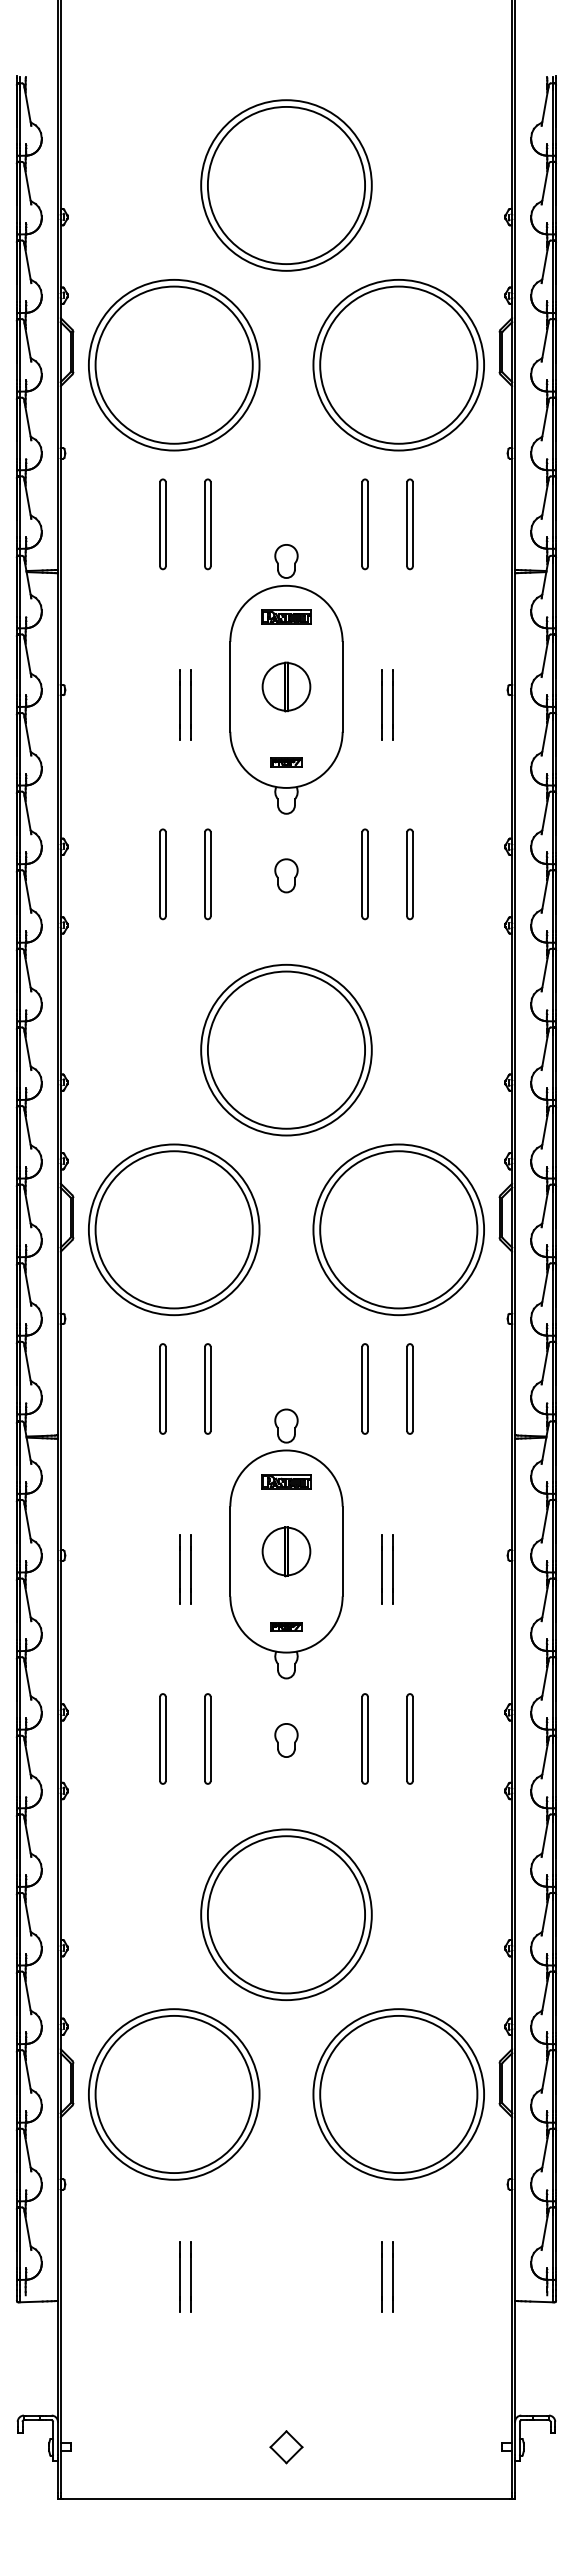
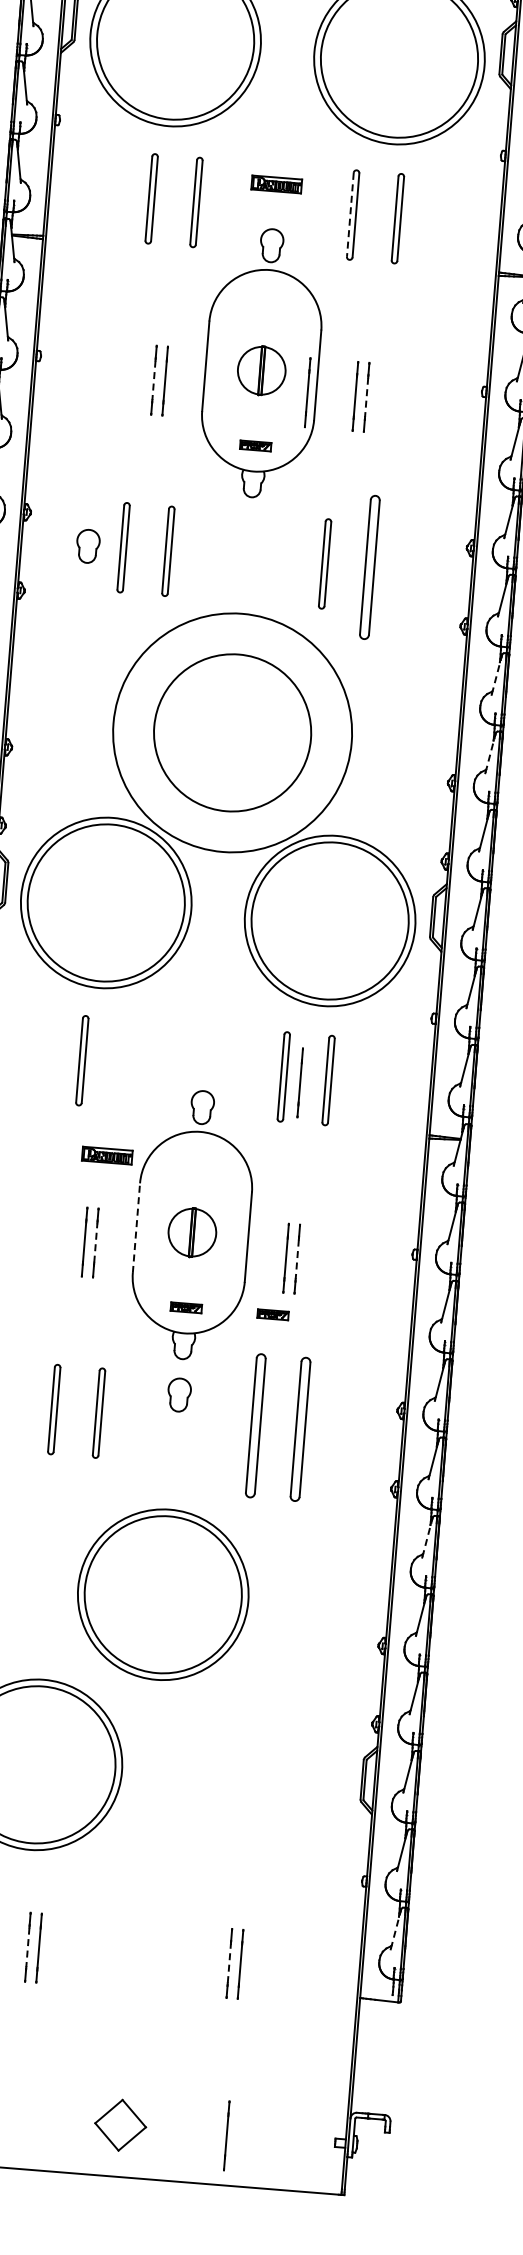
line: (362, 524) -> (350, 215), solid -> dashed
part: (286, 616) -> (276, 184), moved
line: (179, 704) -> (153, 379), solid -> dashed
line: (333, 704) -> (307, 392), added
line: (393, 704) -> (367, 396), solid -> dashed
part: (409, 874) -> (369, 567), size x1.6
part: (286, 875) -> (88, 546), moved
line: (544, 973) -> (495, 677), solid -> dashed
circle: (286, 1049) -> (232, 732), size x1.4
line: (544, 1051) -> (489, 754), solid -> dashed
part: (207, 1388) -> (126, 1063), removed
line: (381, 1393) -> (299, 1082), added
part: (286, 1481) -> (107, 1155), moved
line: (230, 1551) -> (136, 1228), solid -> dashed
line: (191, 1569) -> (96, 1242), solid -> dashed
line: (393, 1569) -> (297, 1259), solid -> dashed
part: (373, 1626) -> (273, 1314), added
part: (364, 1738) -> (255, 1425), size x1.6
part: (409, 1738) -> (300, 1428), size x1.6
part: (286, 1740) -> (179, 1395), moved
line: (544, 1838) -> (426, 1539), solid -> dashed
part: (398, 2094) -> (260, 1782), removed
line: (544, 2231) -> (395, 1931), solid -> dashed
line: (179, 2277) -> (27, 1947), solid -> dashed
line: (381, 2277) -> (228, 1963), solid -> dashed
part: (286, 2447) -> (120, 2125), size x1.6
line: (392, 2448) -> (226, 2135), added

